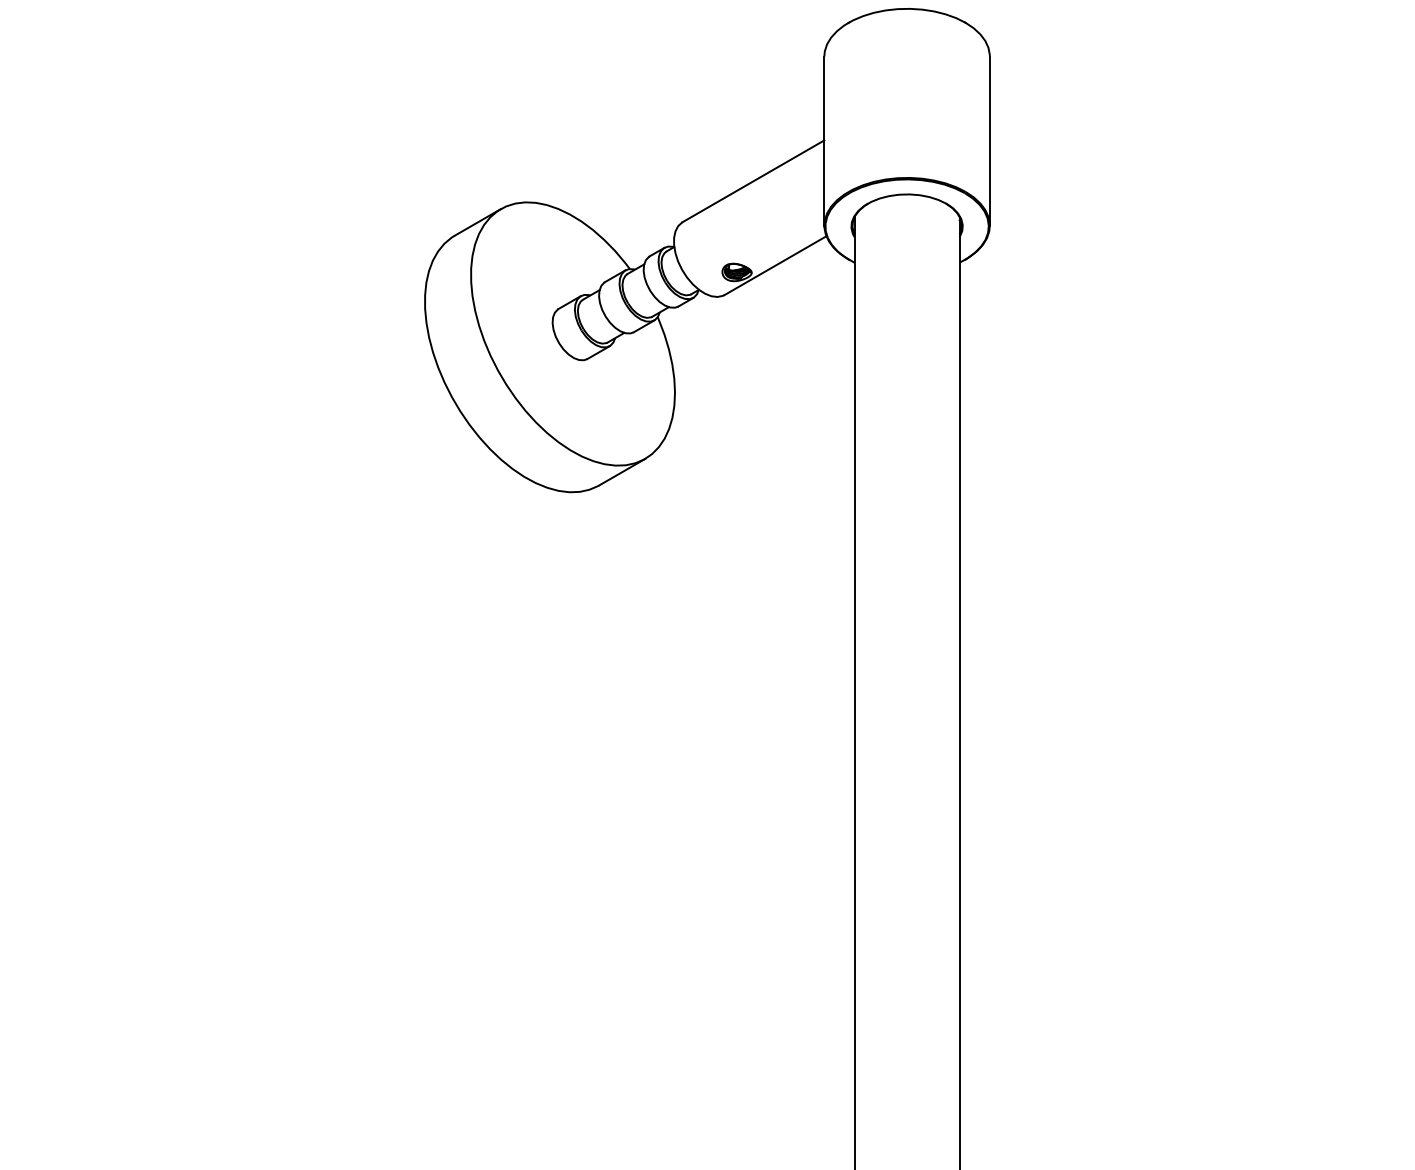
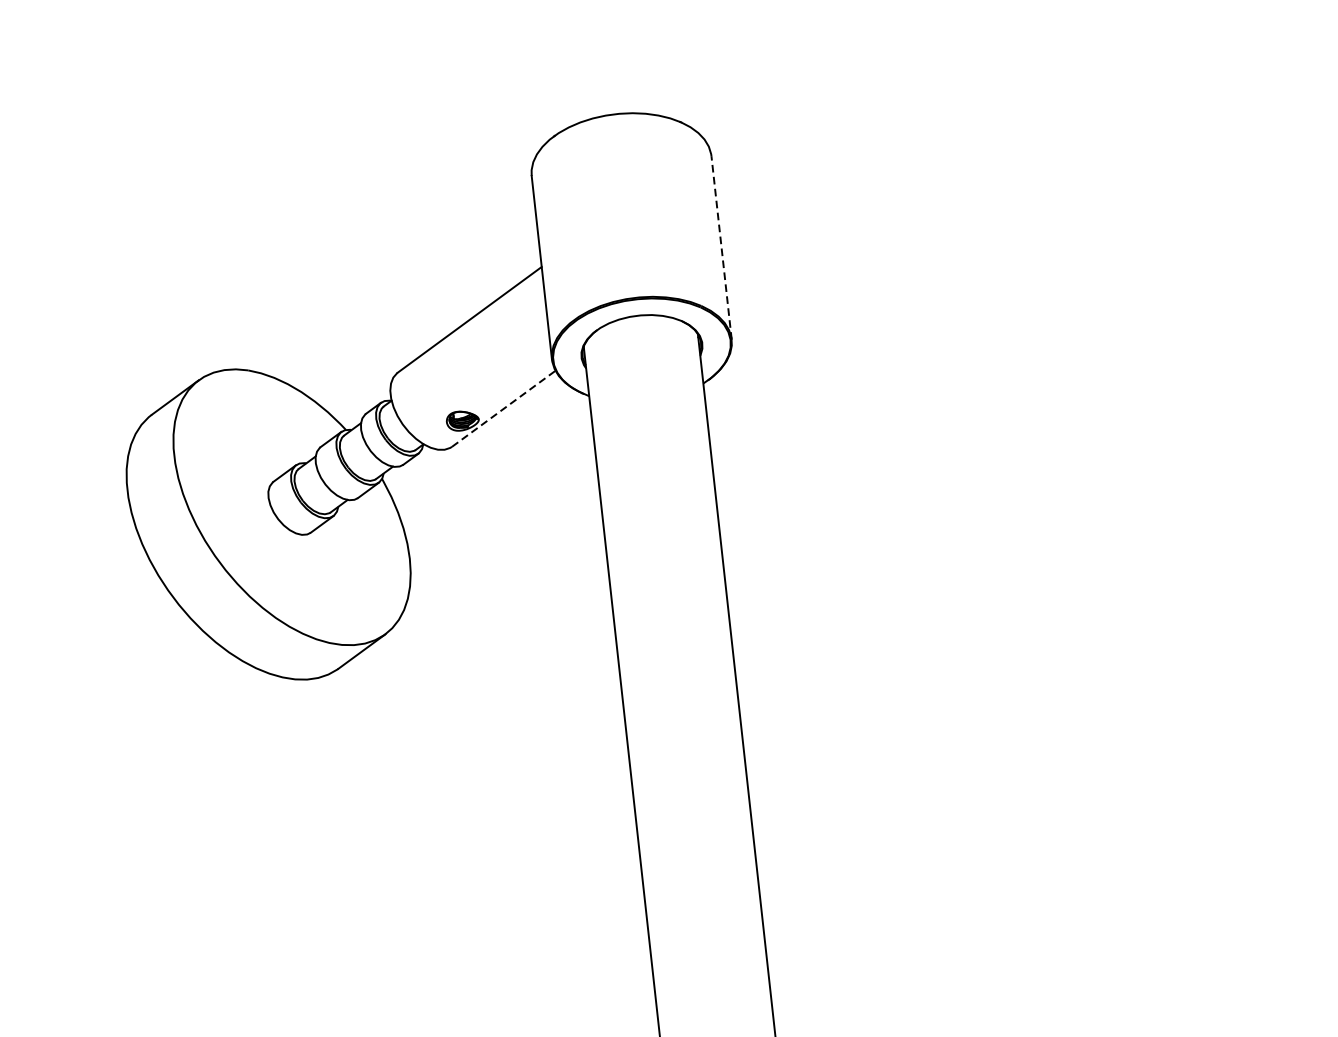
line: (989, 141) -> (721, 248), solid -> dashed
line: (775, 265) -> (503, 408), solid -> dashed

